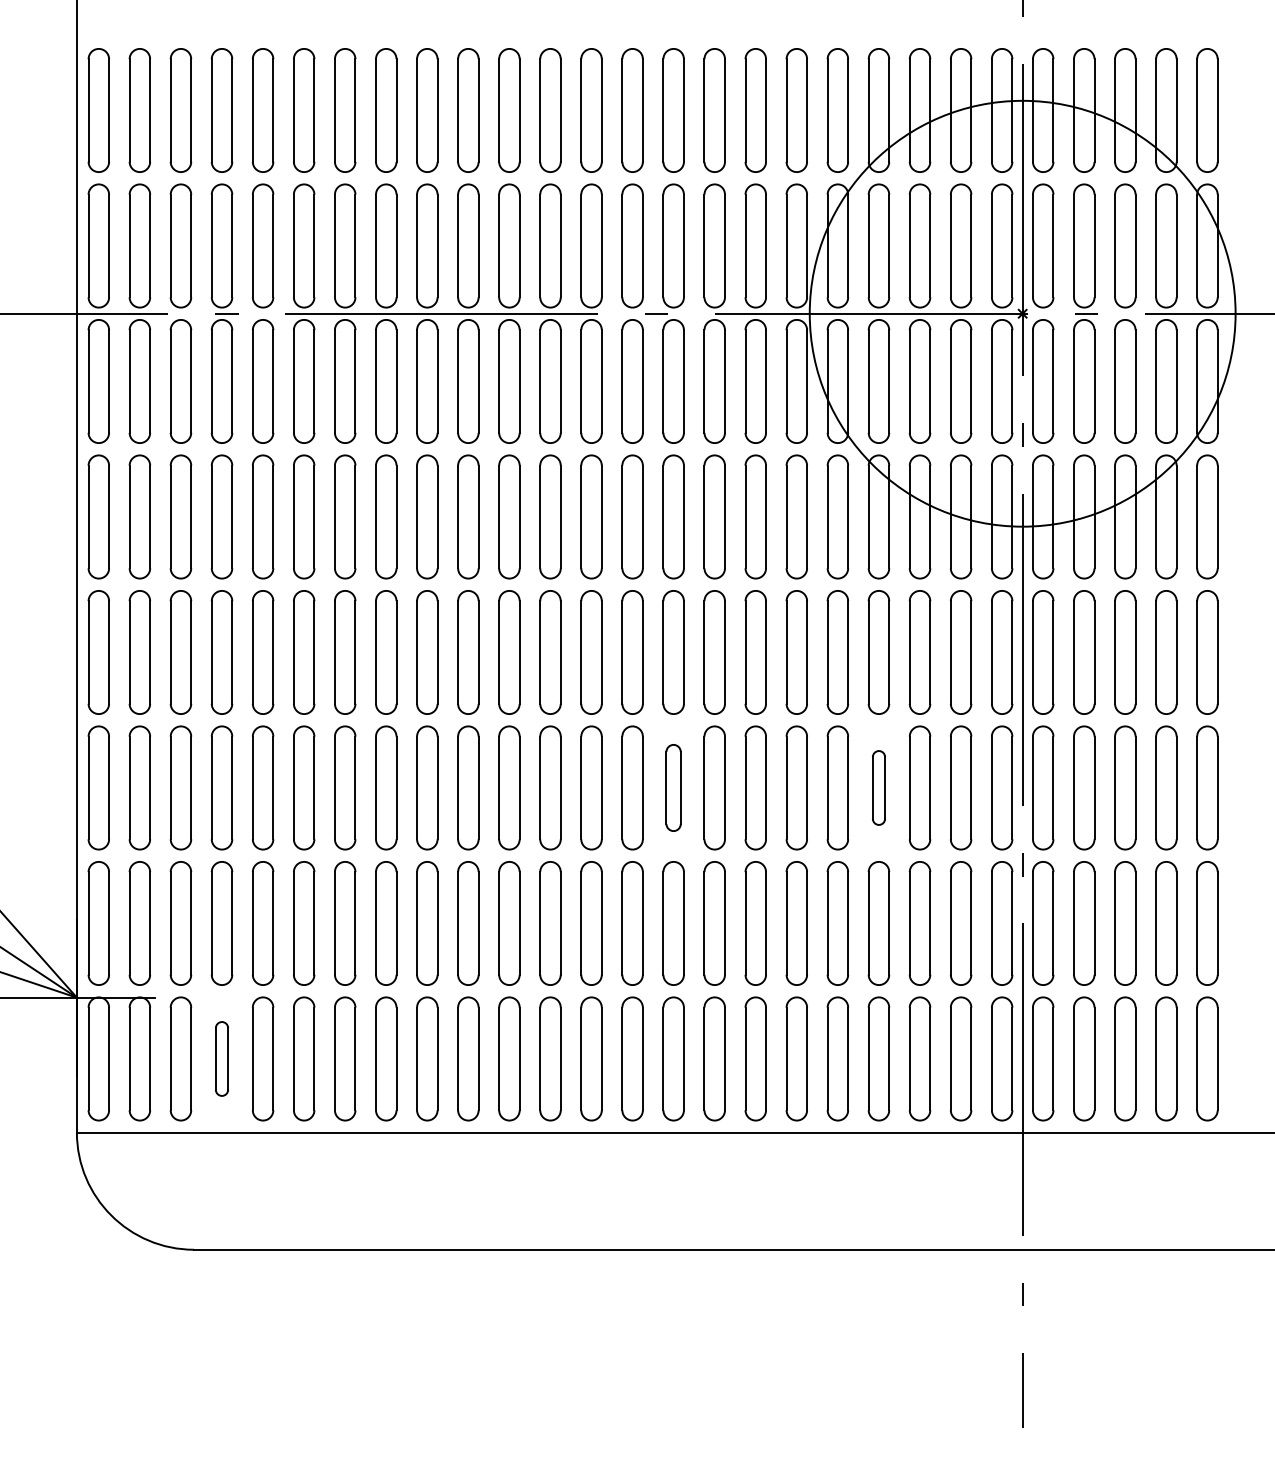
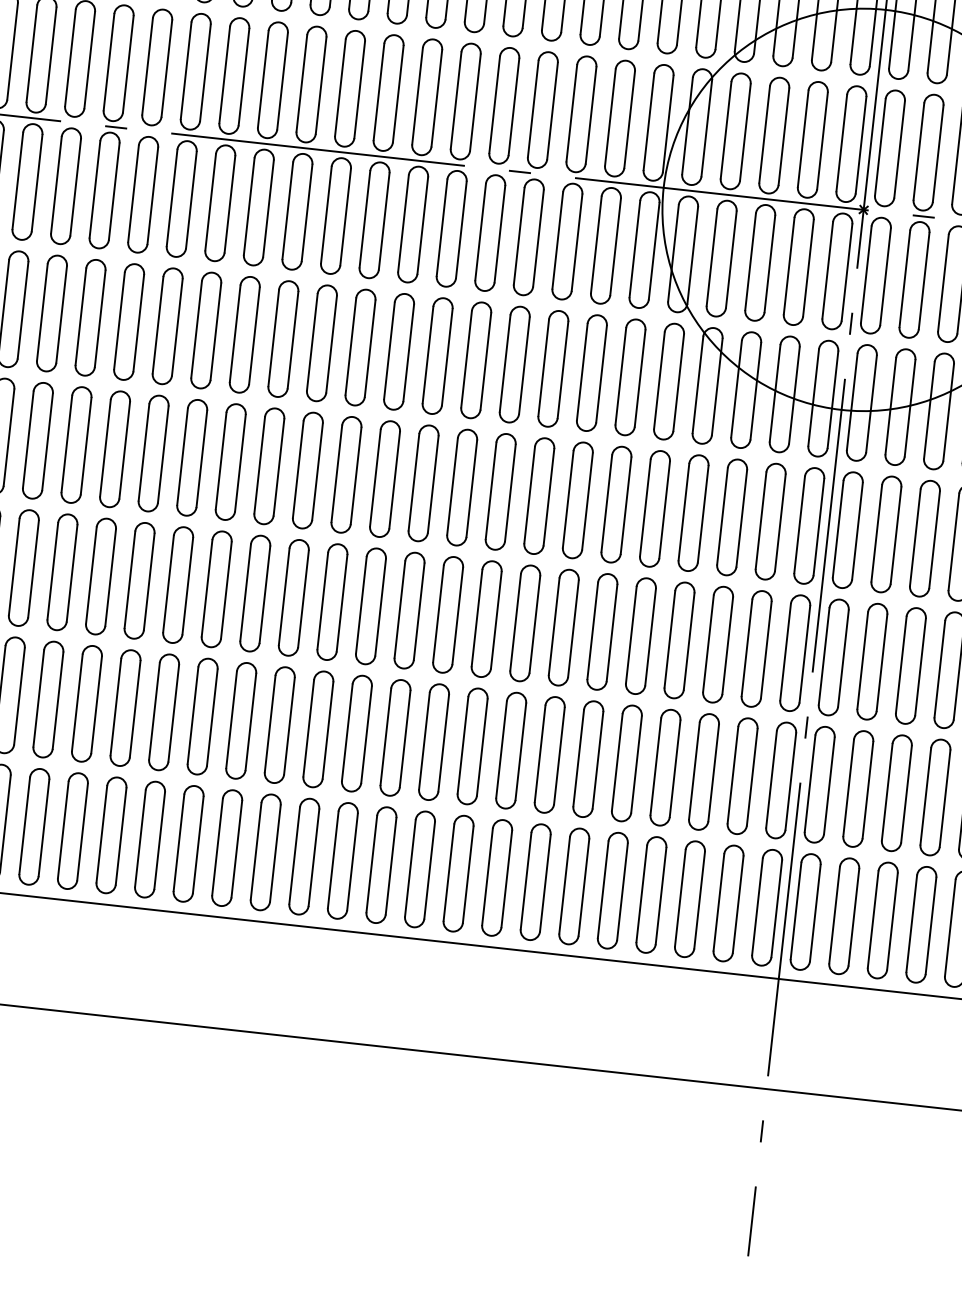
part: (673, 787) -> (486, 618), size x1.43
part: (878, 787) -> (679, 639), size x1.67
part: (221, 1058) -> (33, 826), size x1.67

